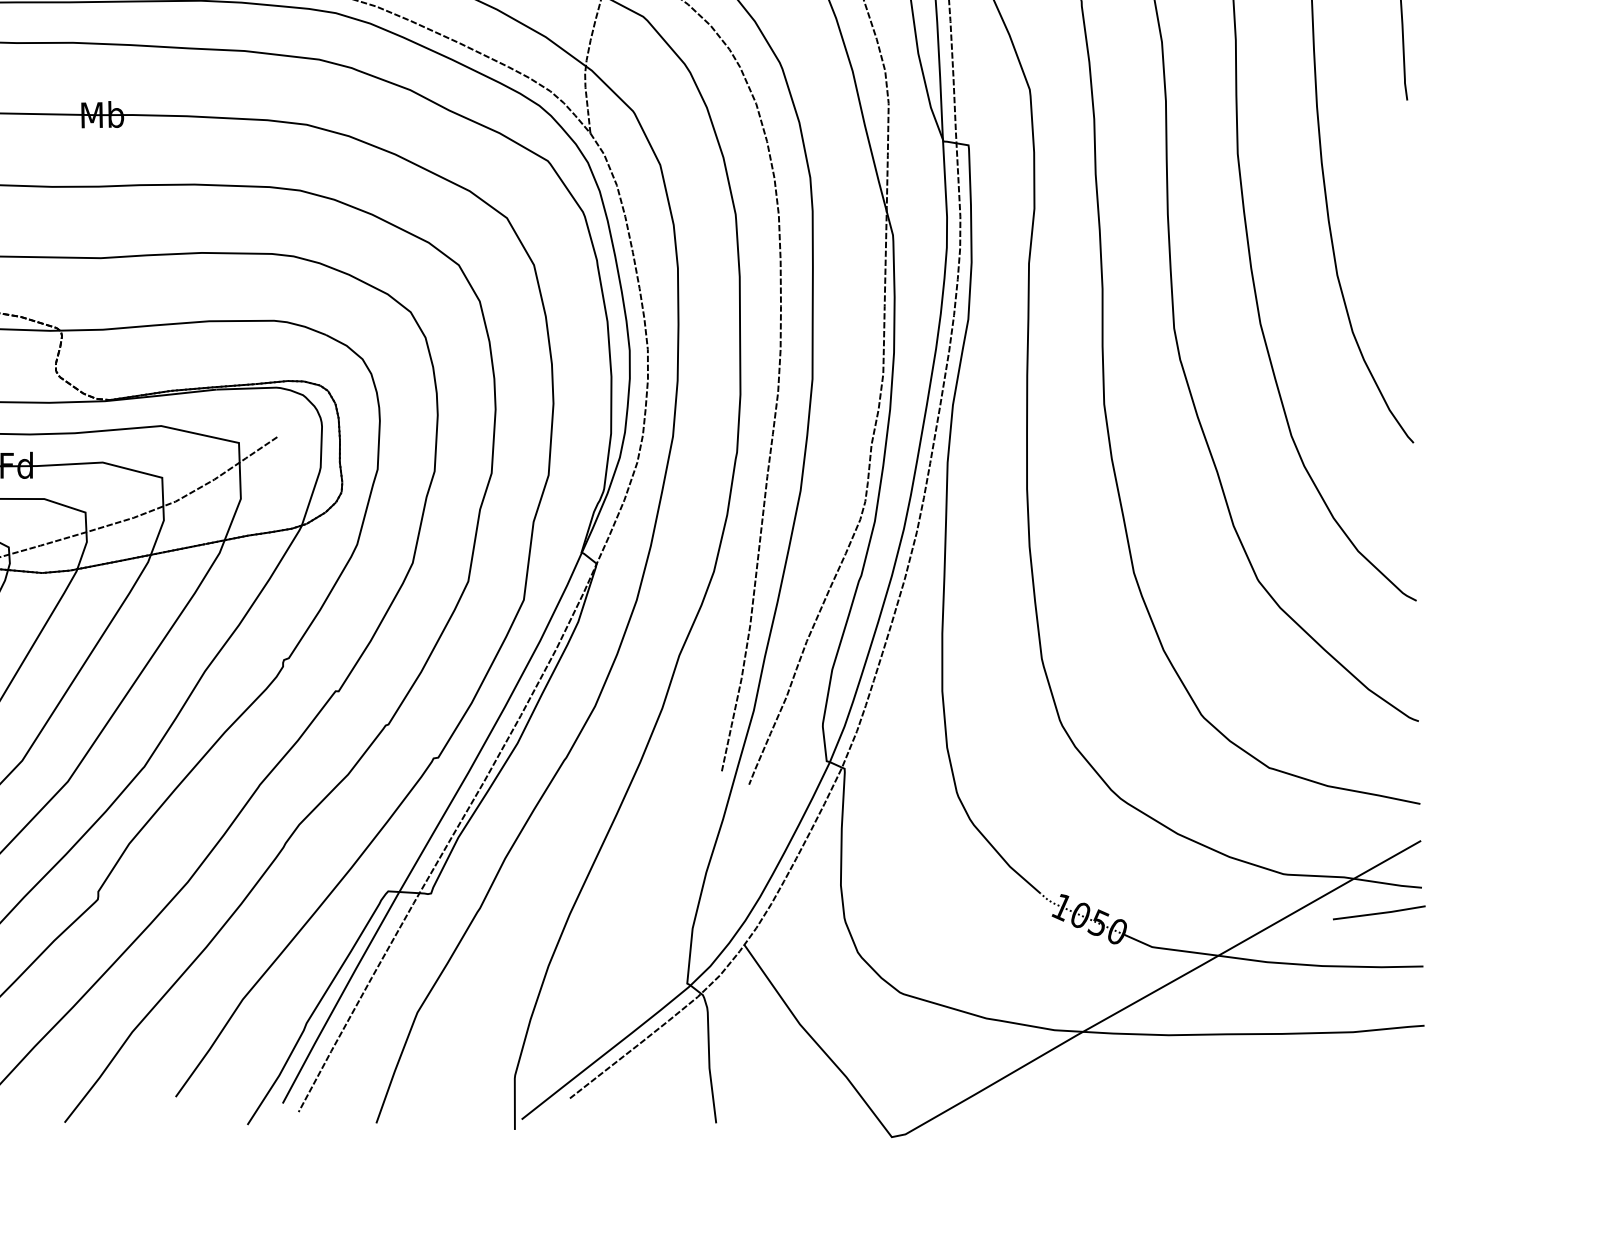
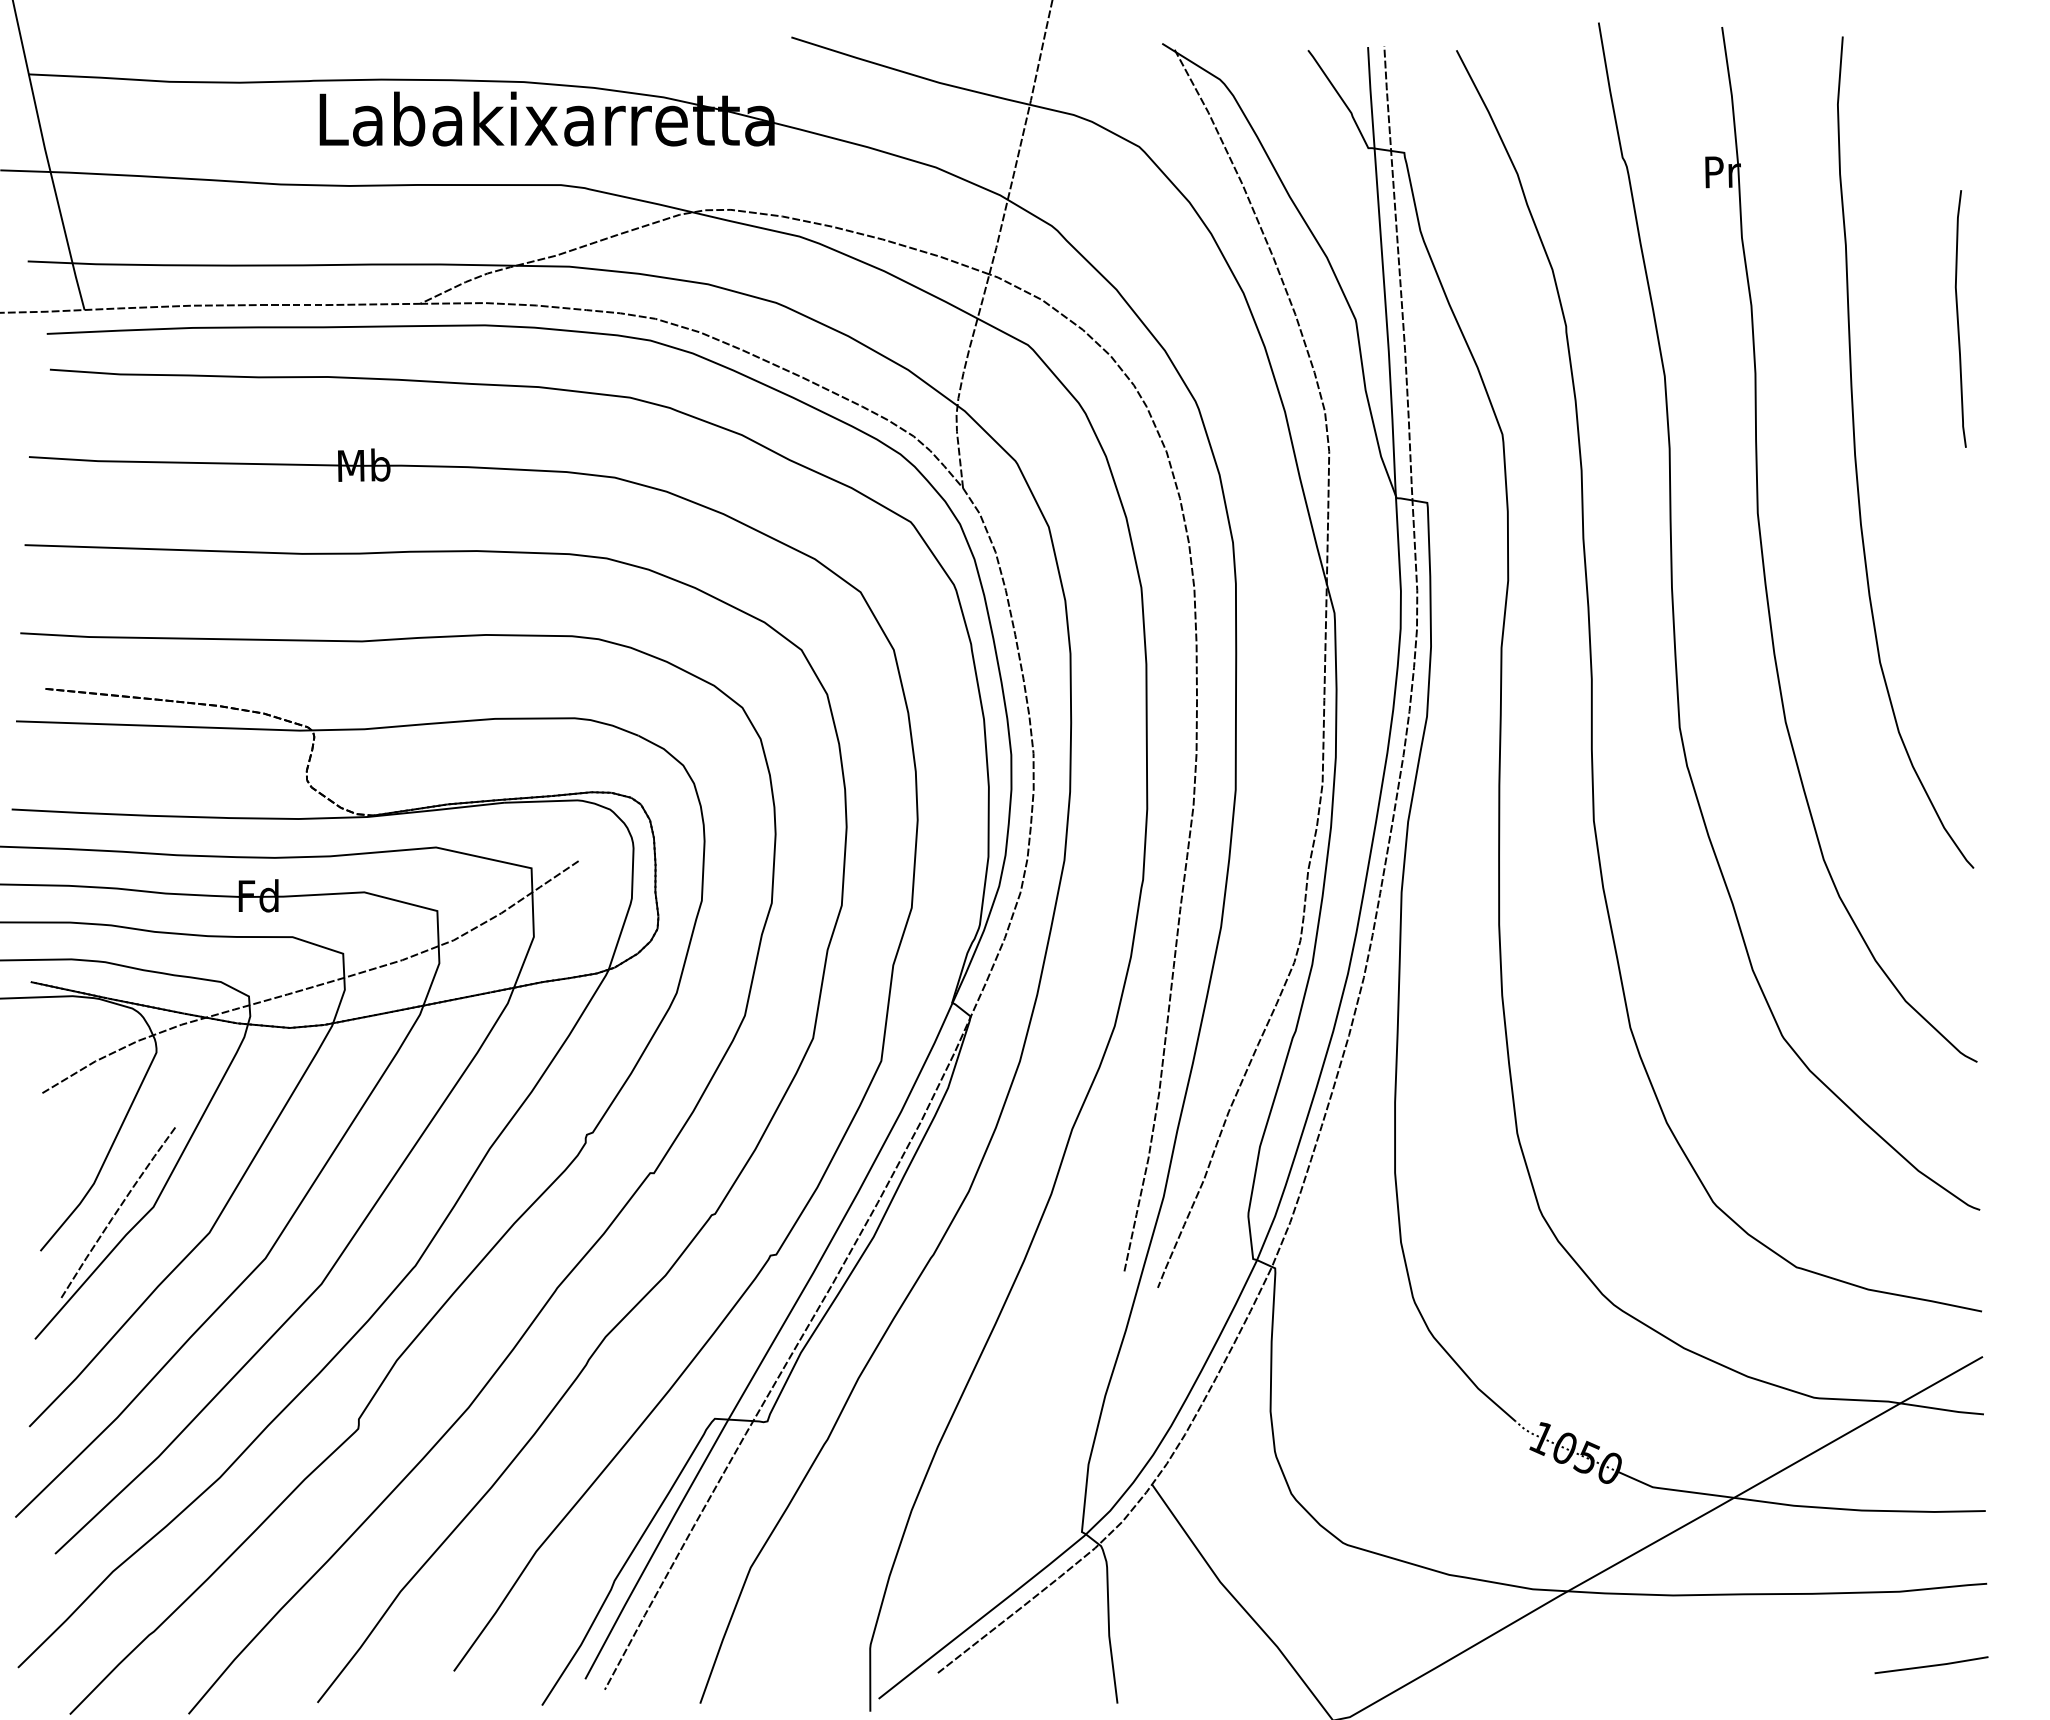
line: (1379, 913) -> (1931, 1665), moved

